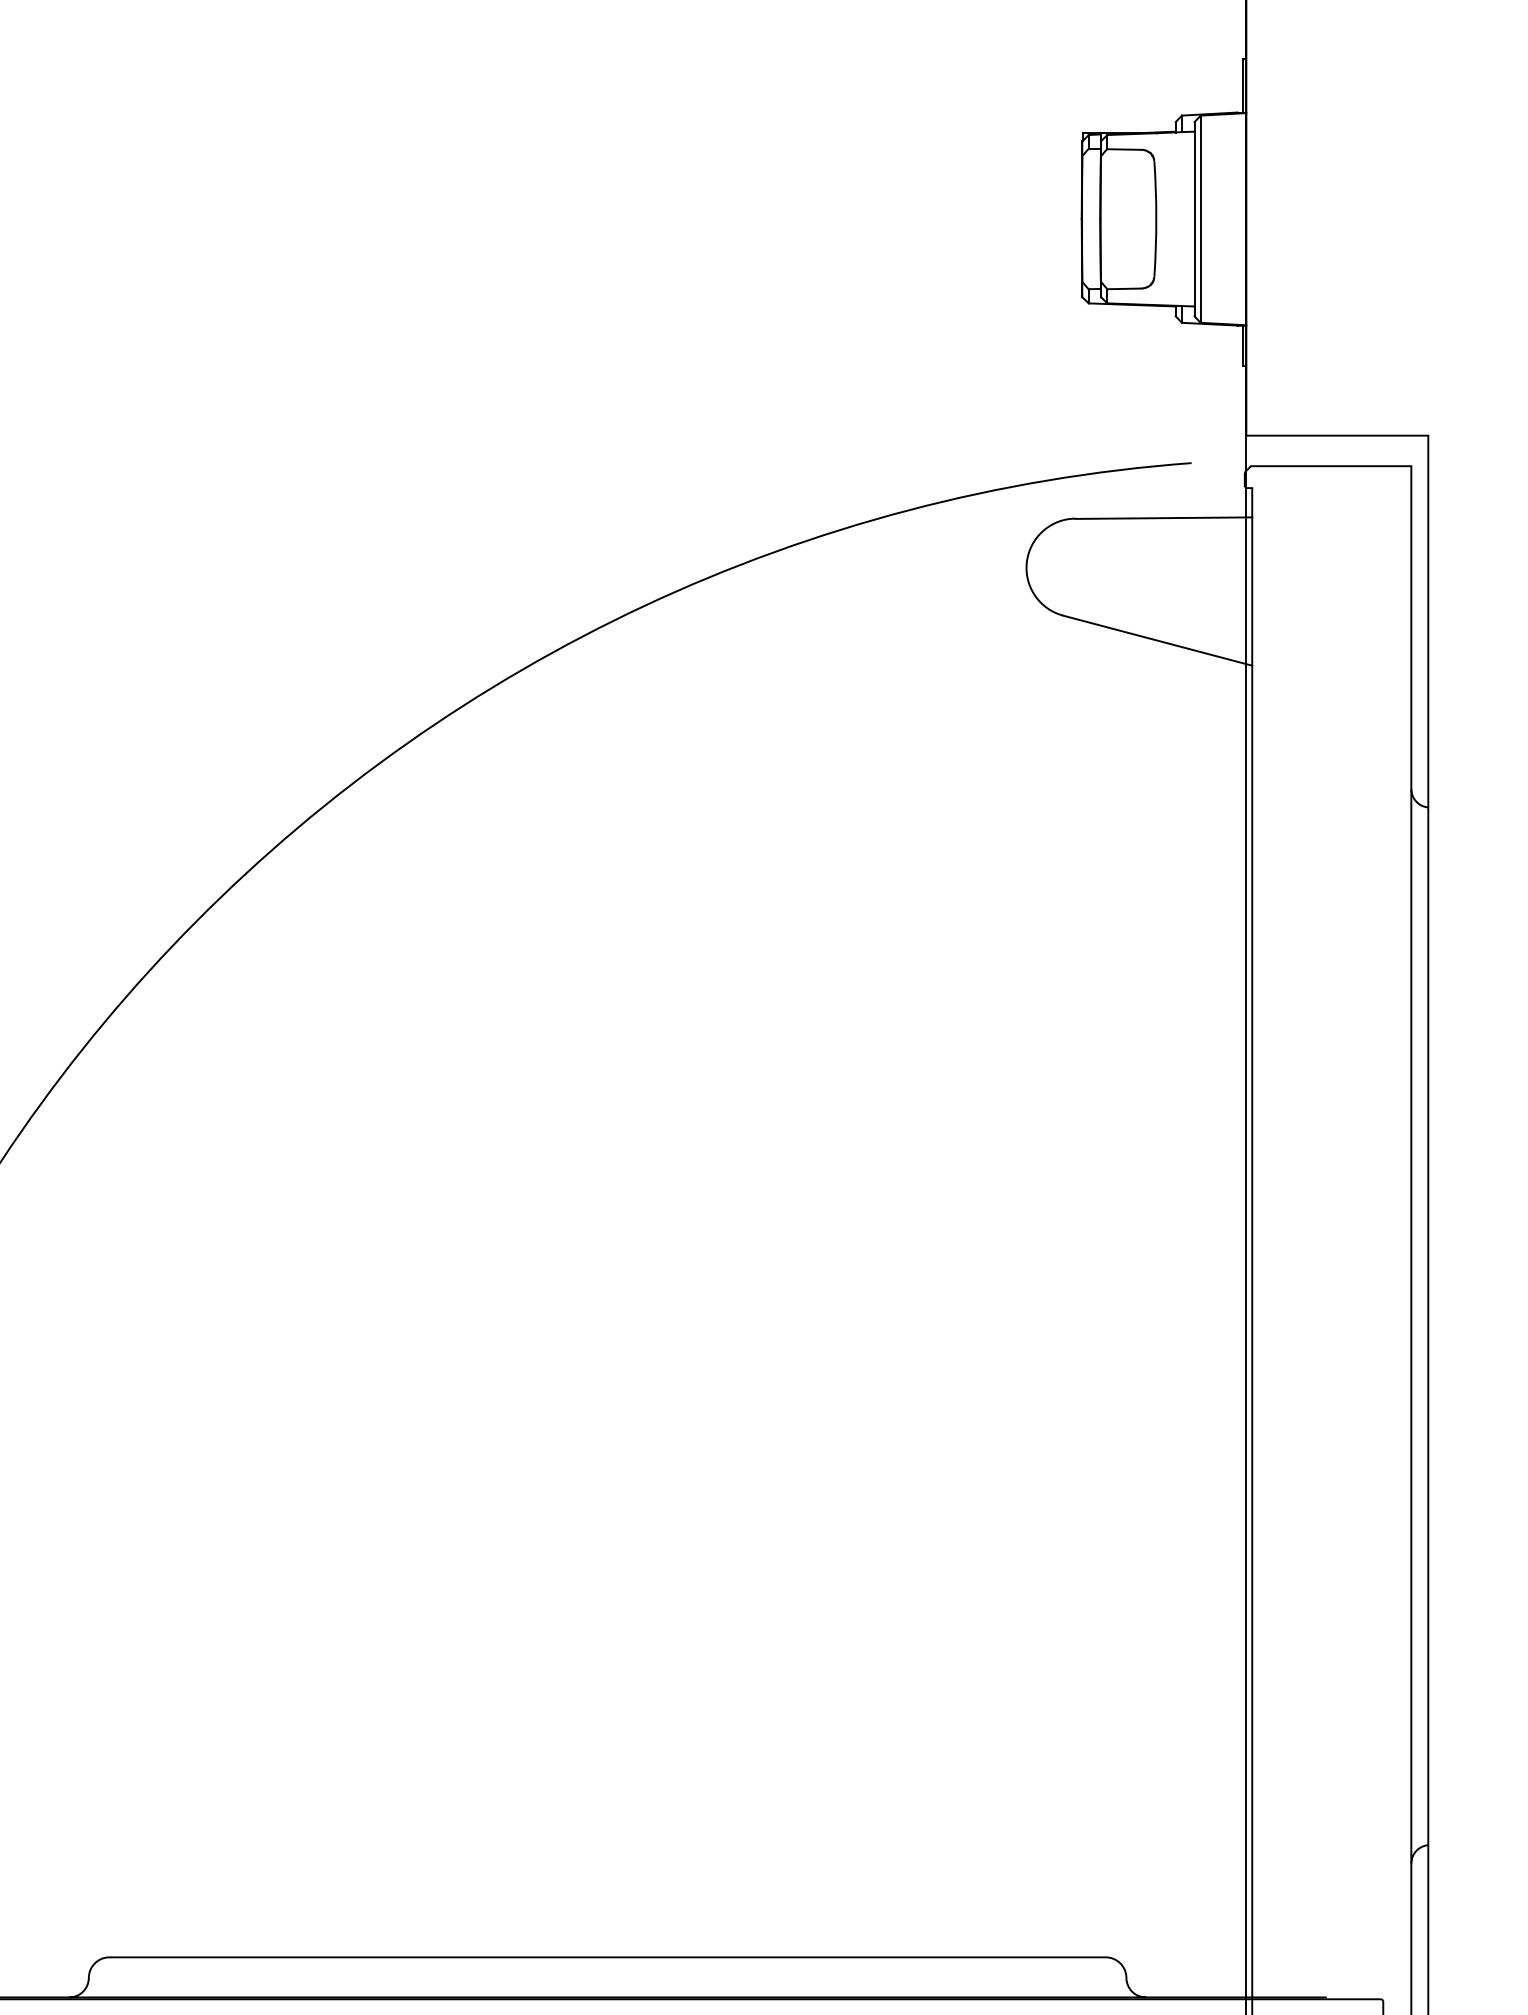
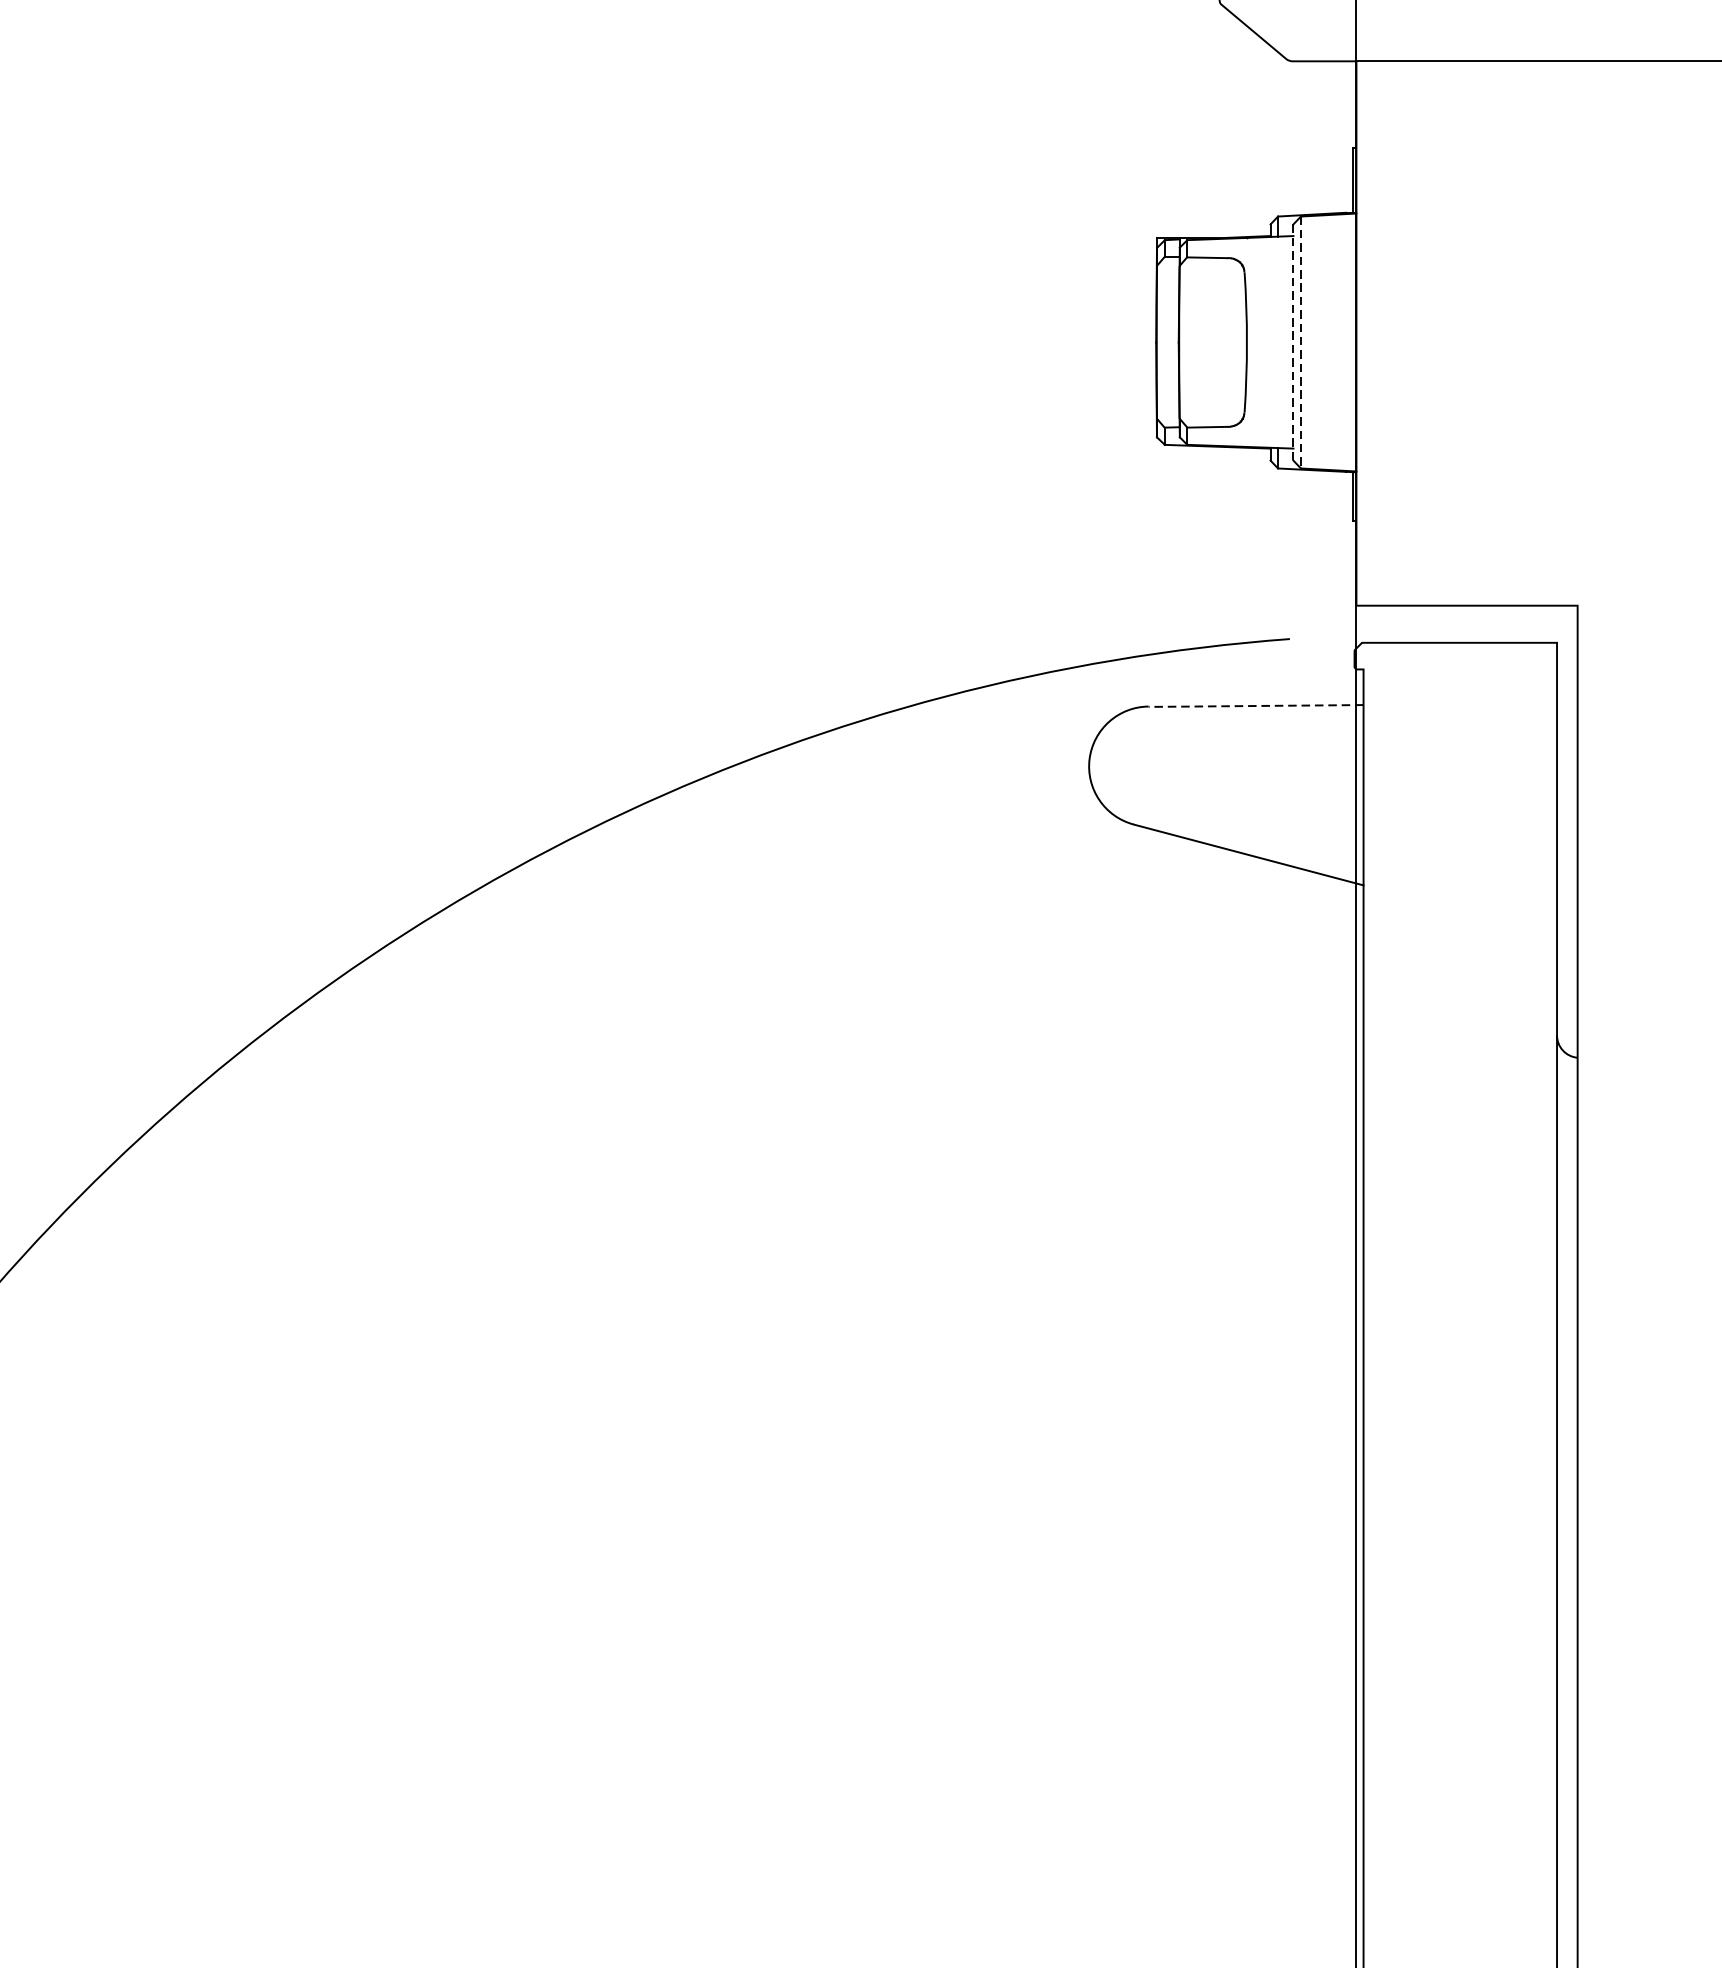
line: (1194, 219) -> (1293, 342), solid -> dashed
line: (1200, 219) -> (1300, 342), solid -> dashed
line: (1163, 518) -> (1255, 706), solid -> dashed

